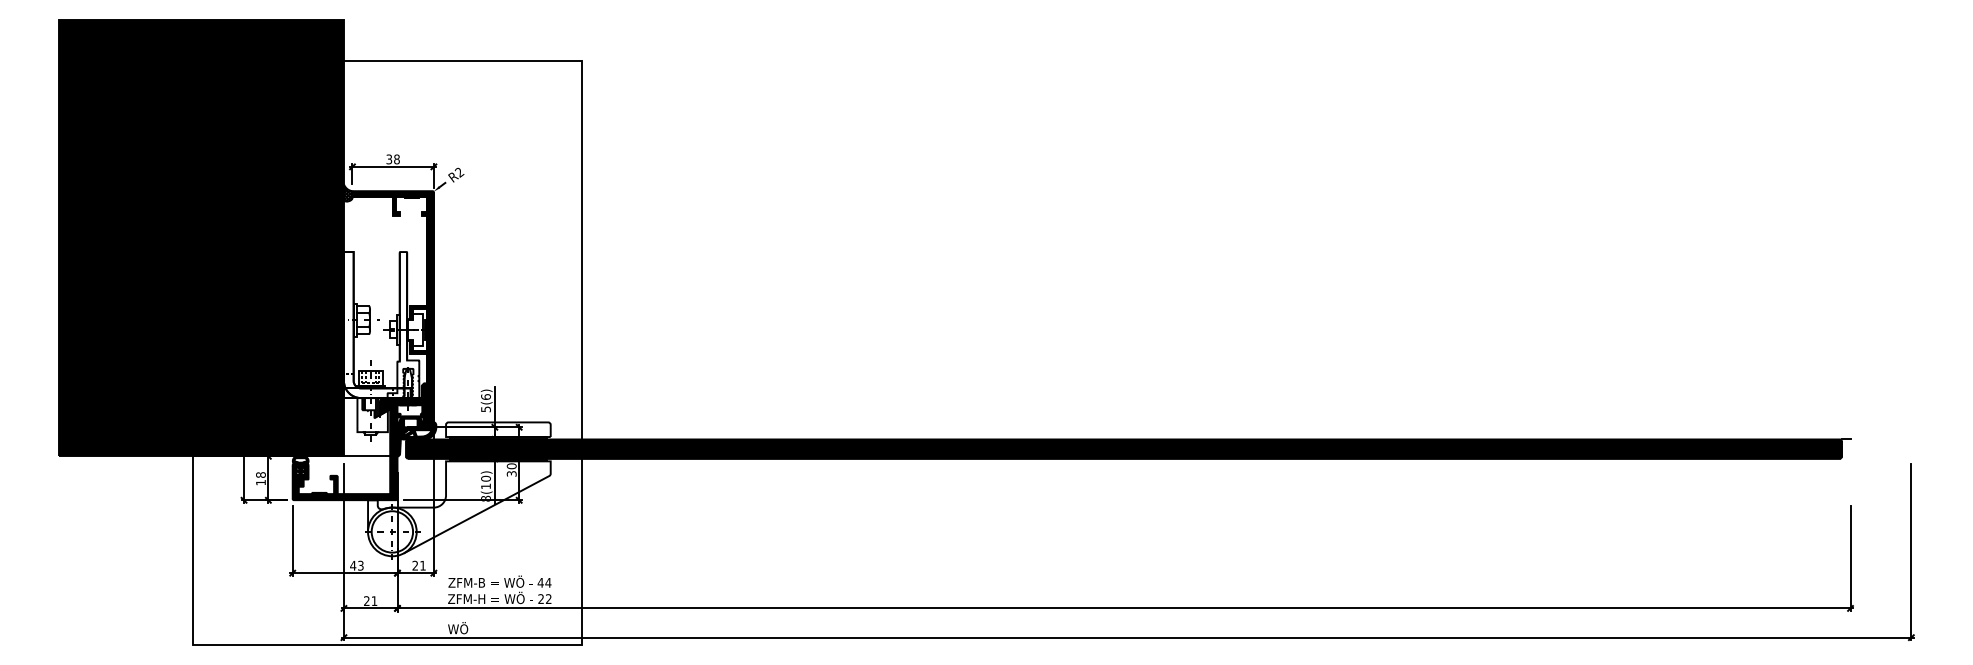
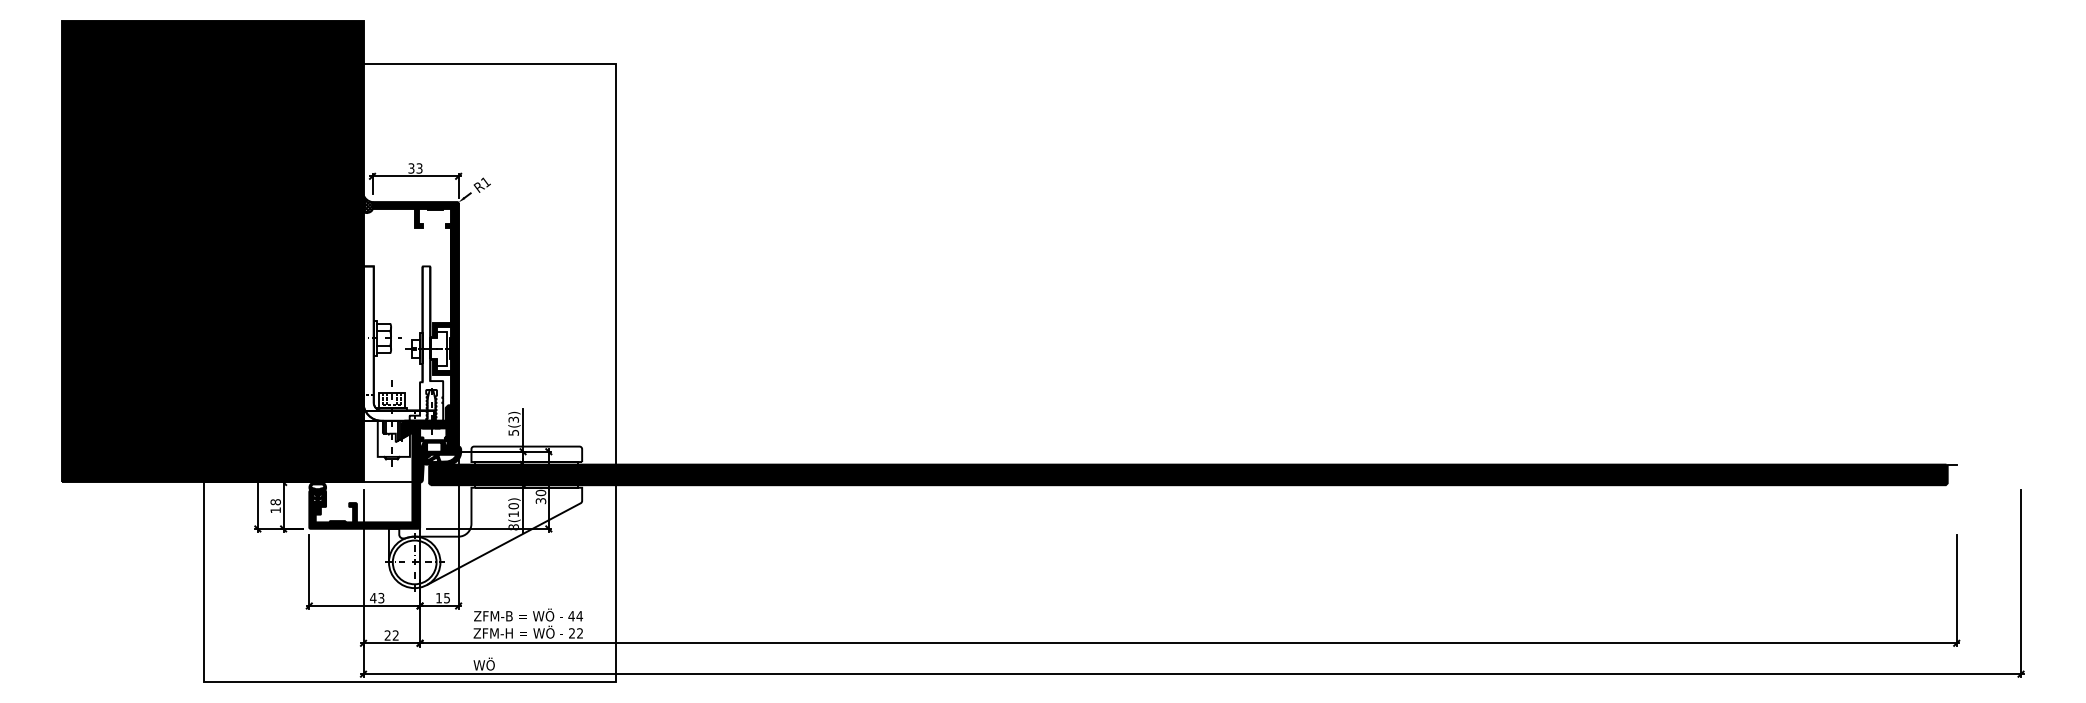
text: (396, 159) -> (419, 168), 38 -> 33
text: (458, 172) -> (484, 182), R2 -> R1
text: (485, 396) -> (513, 419), 5(6) -> 5(3)
text: (418, 565) -> (442, 597), 21 -> 15
text: (374, 600) -> (395, 634), 21 -> 22

